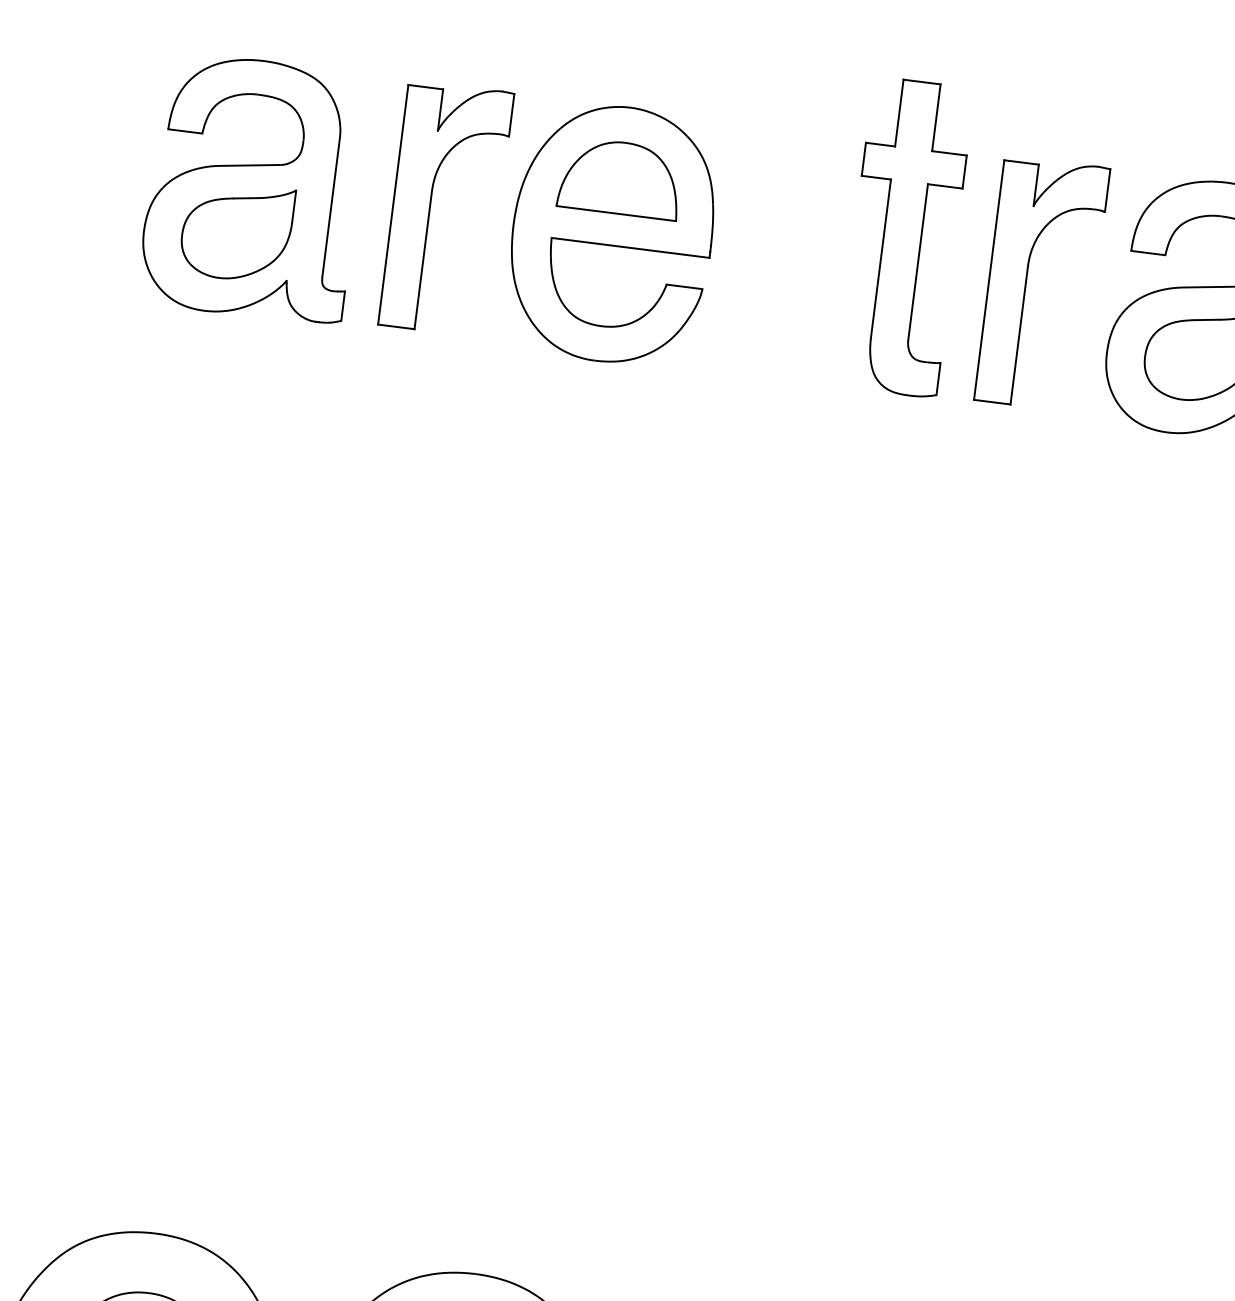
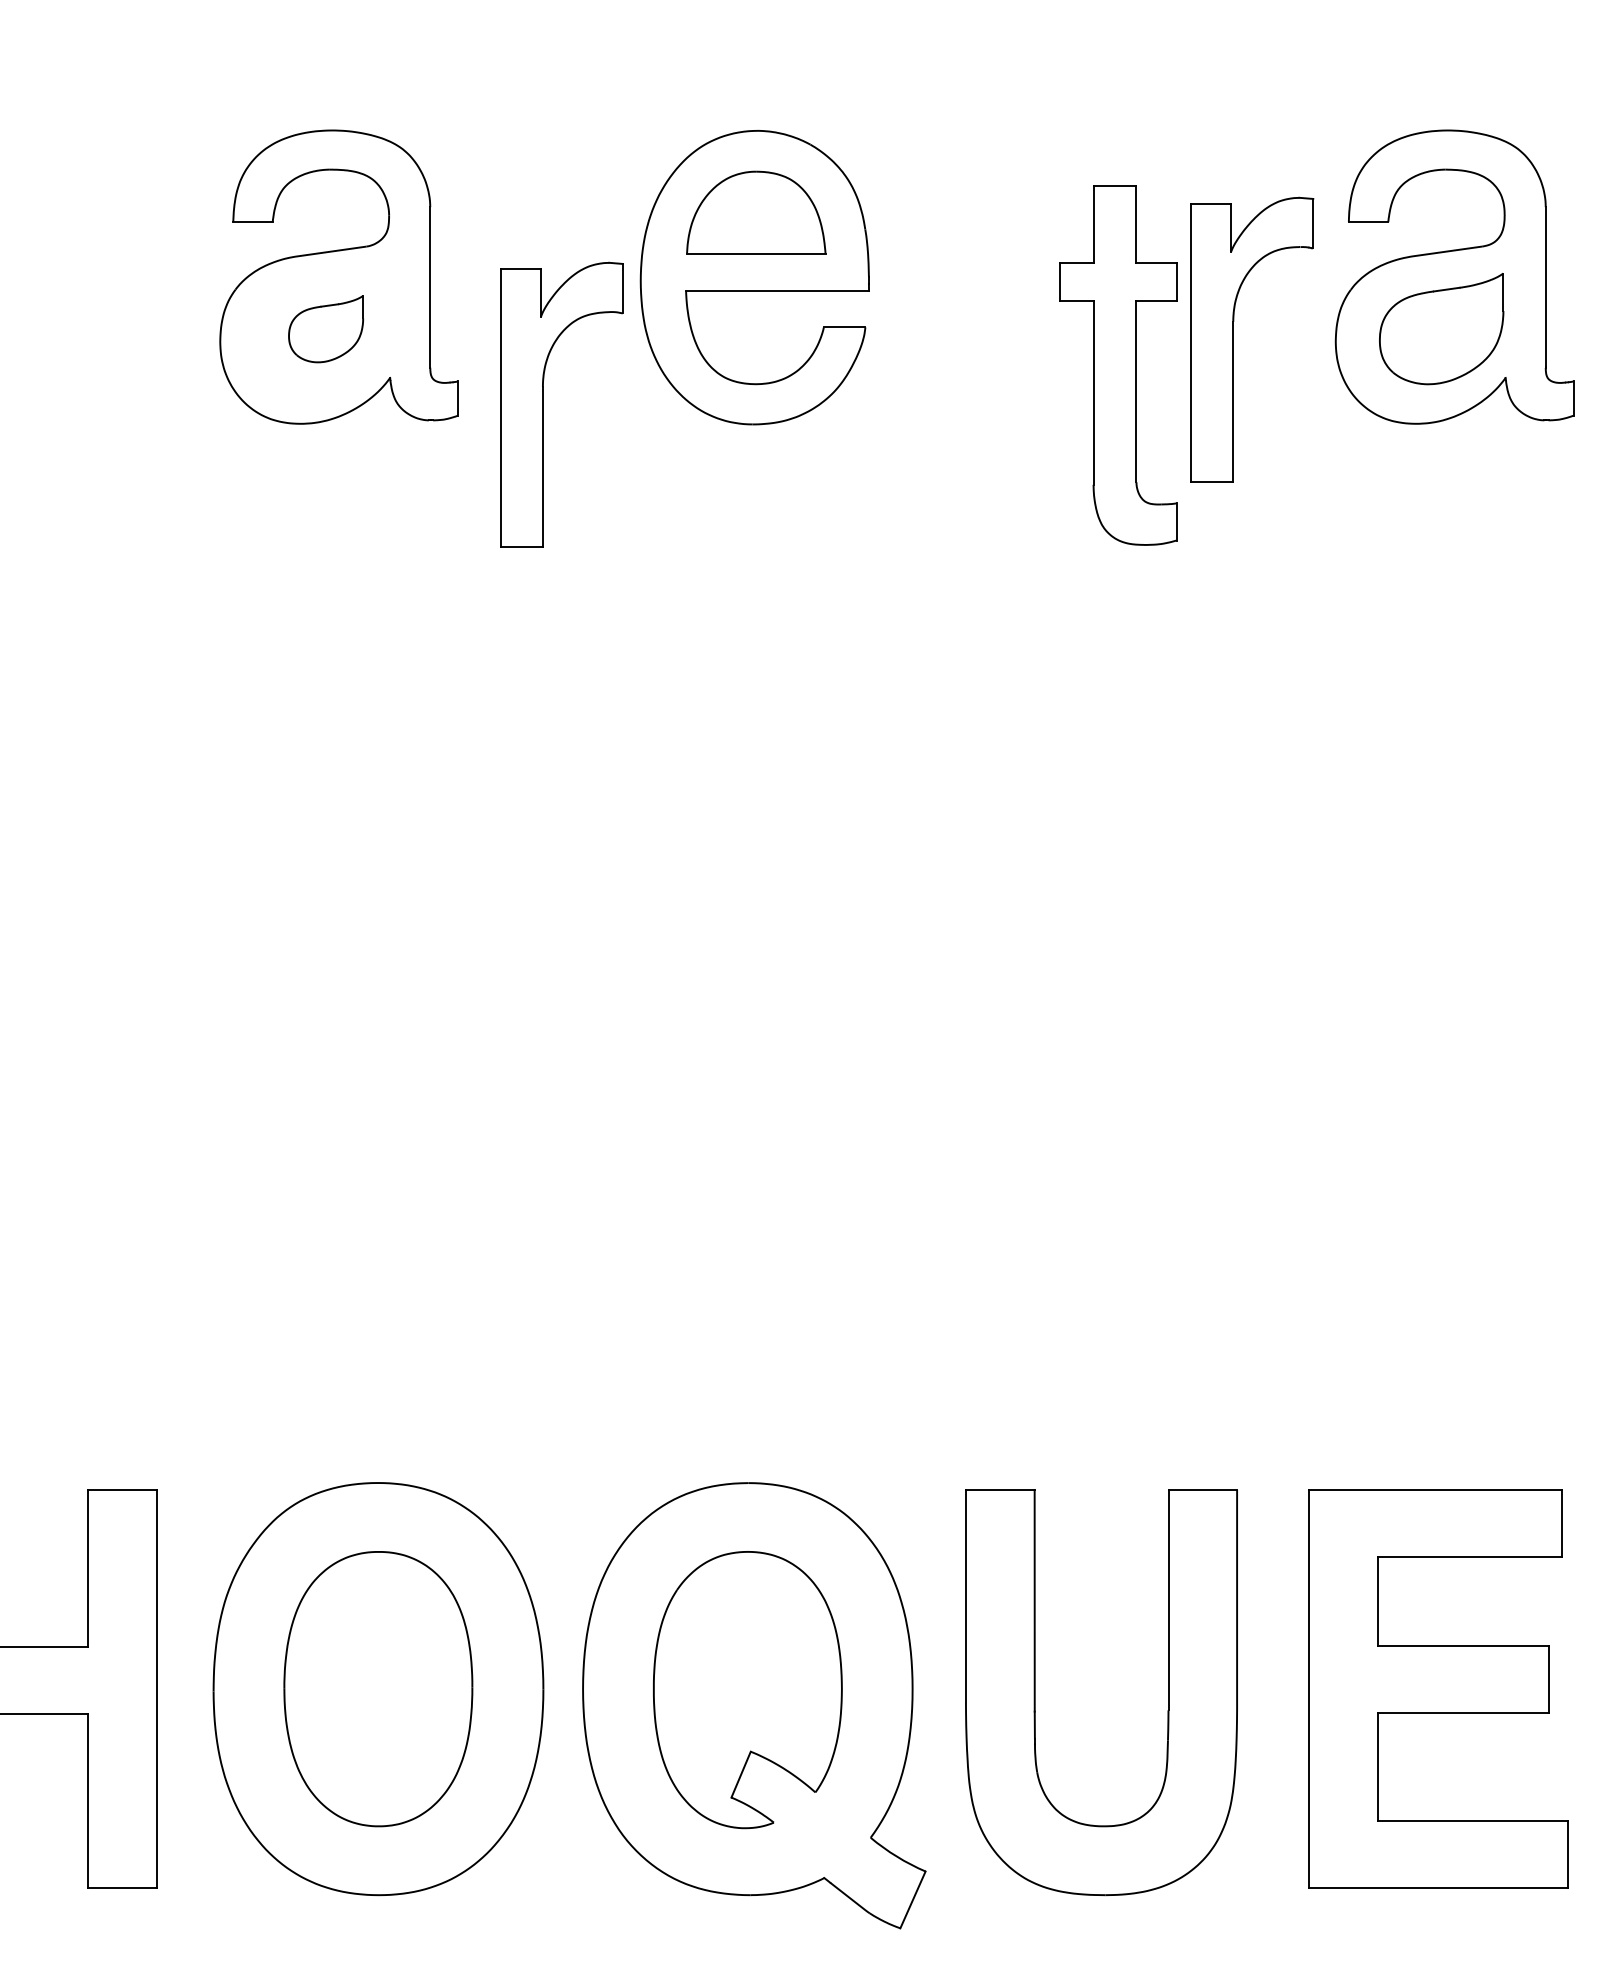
part: (430, 206) -> (543, 404), moved
part: (236, 232) -> (325, 329), size x0.6
part: (905, 237) -> (1118, 365), moved
part: (1026, 281) -> (1233, 339), moved

